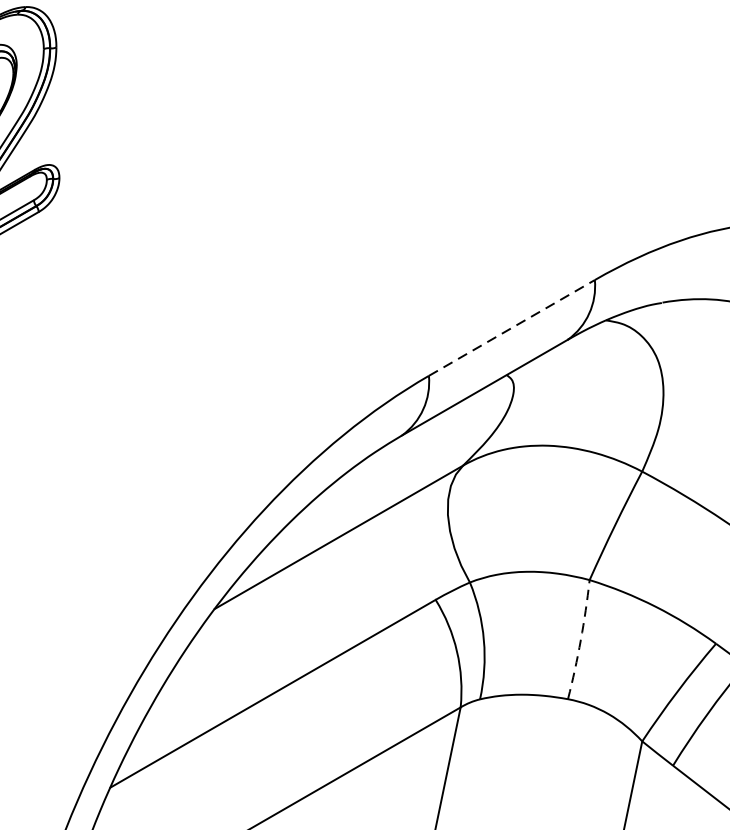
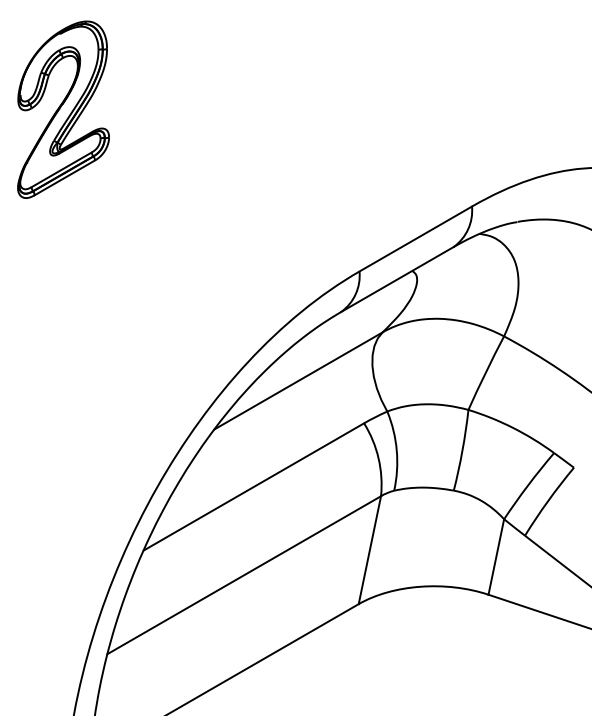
line: (511, 328) -> (415, 239), dashed -> solid
arc: (580, 639) -> (462, 450), dashed -> solid

